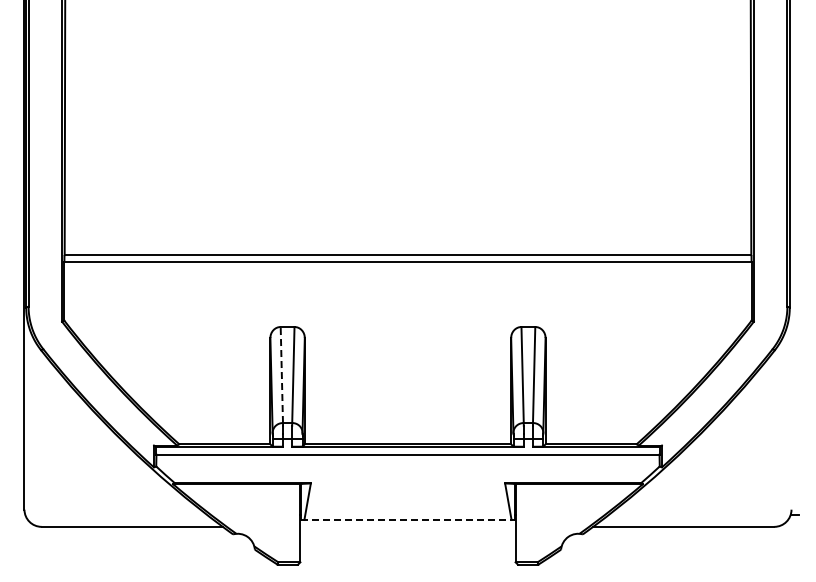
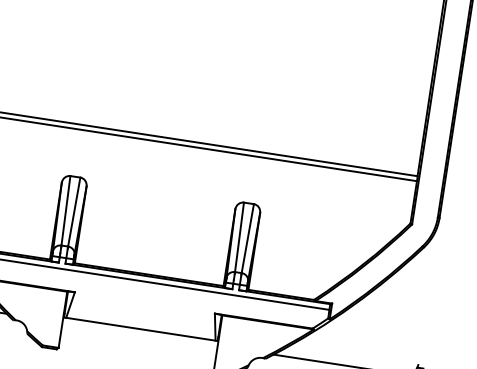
line: (281, 374) -> (65, 210), dashed -> solid
line: (408, 520) -> (141, 329), dashed -> solid

